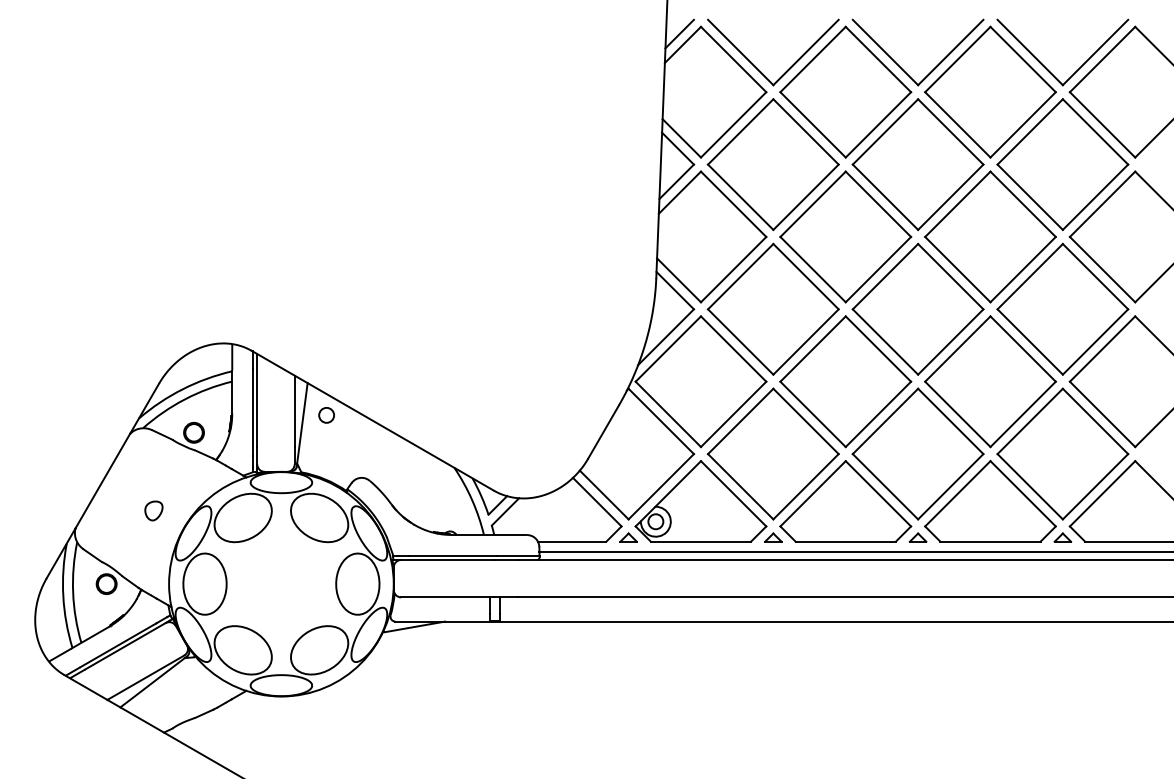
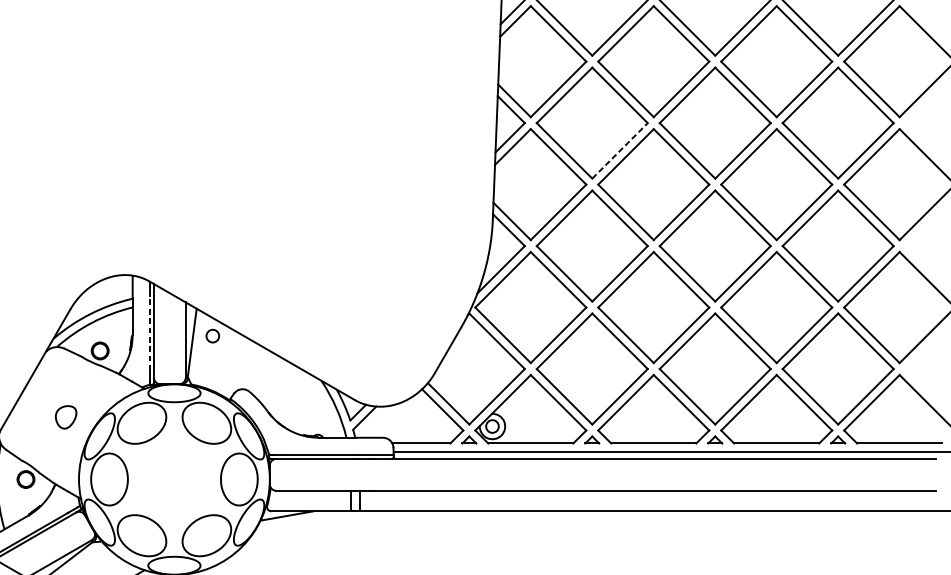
line: (806, 196) -> (620, 150), solid -> dashed
line: (252, 412) -> (149, 333), solid -> dashed
part: (153, 510) -> (65, 416), size x1.4

